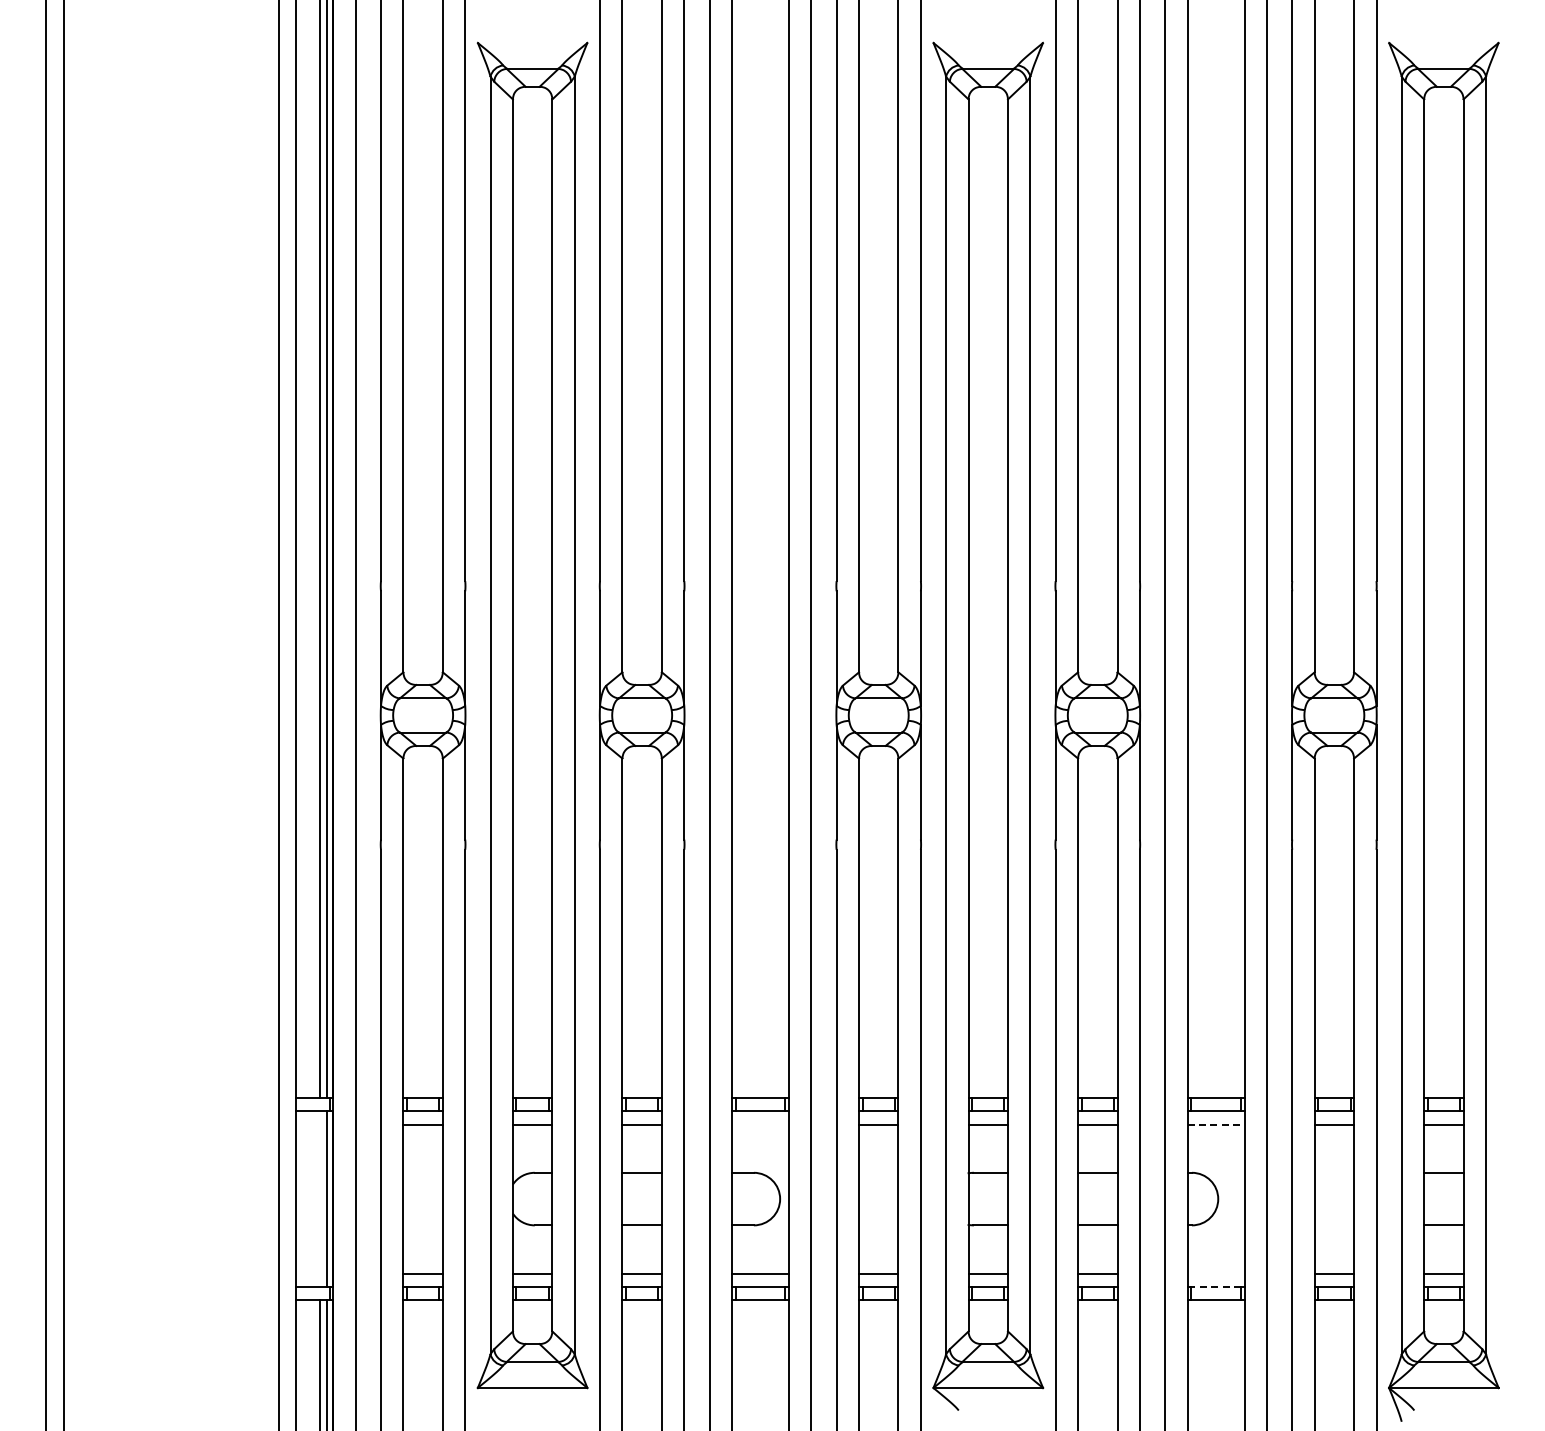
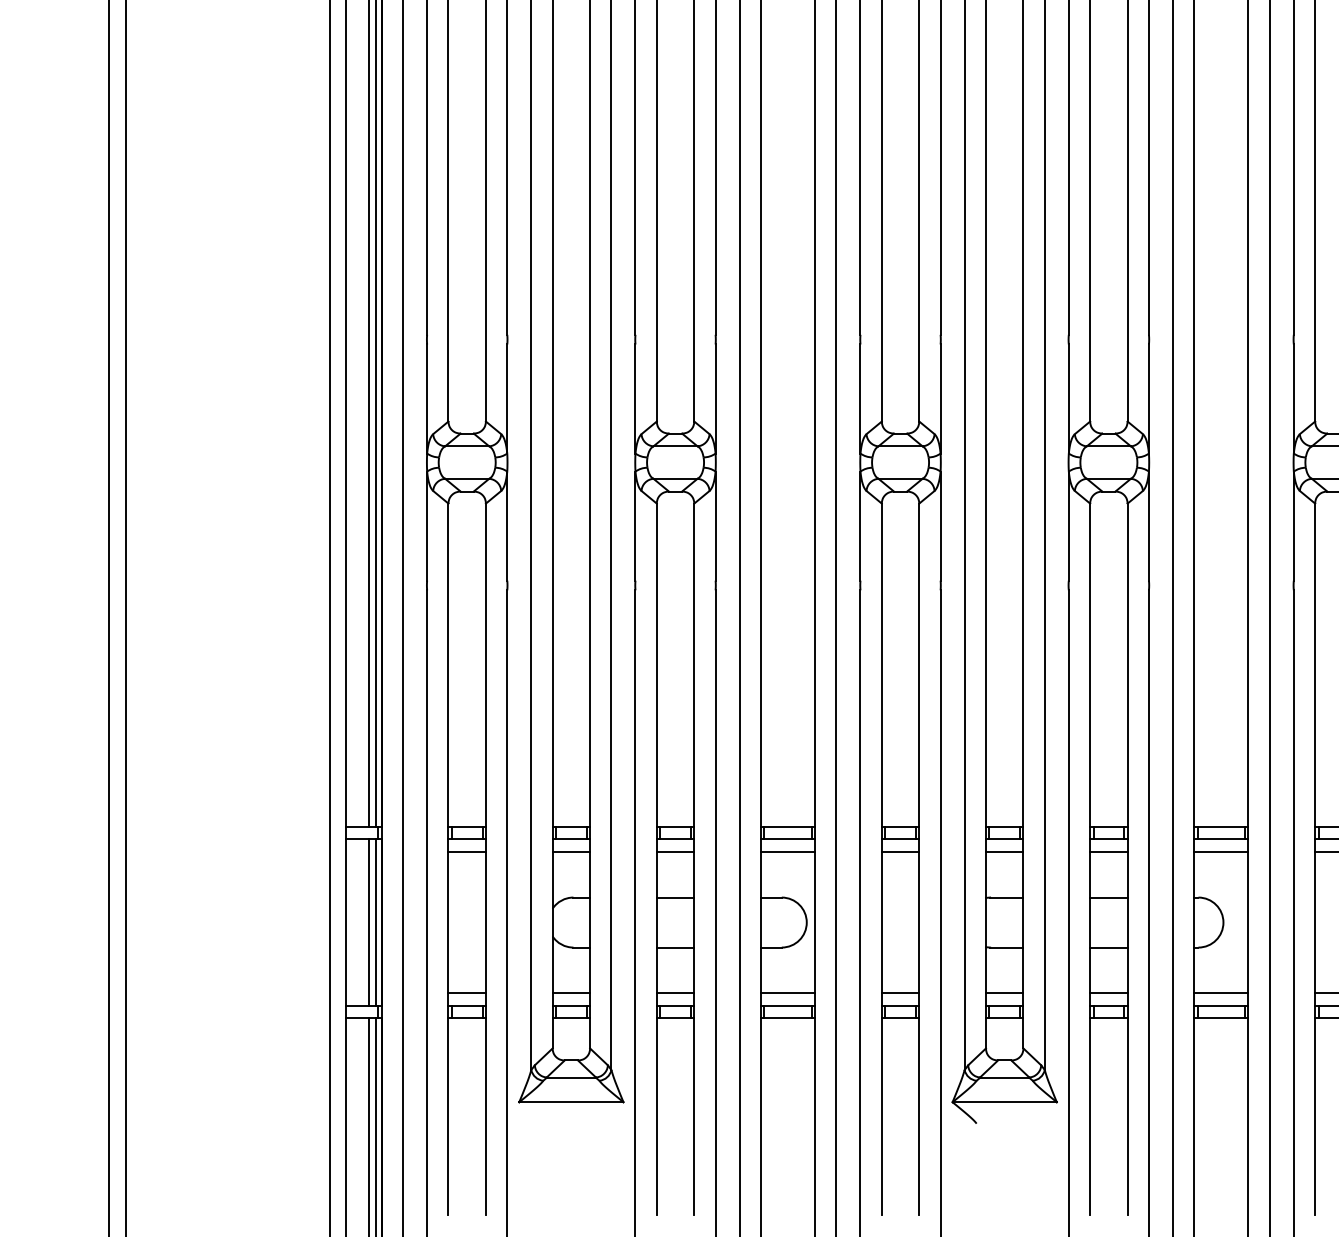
line: (759, 1124) -> (787, 851), added
line: (1216, 1124) -> (1221, 851), dashed -> solid
line: (320, 1198) -> (369, 922), added
line: (1215, 1273) -> (1220, 993), added
line: (1216, 1286) -> (1221, 1005), dashed -> solid

